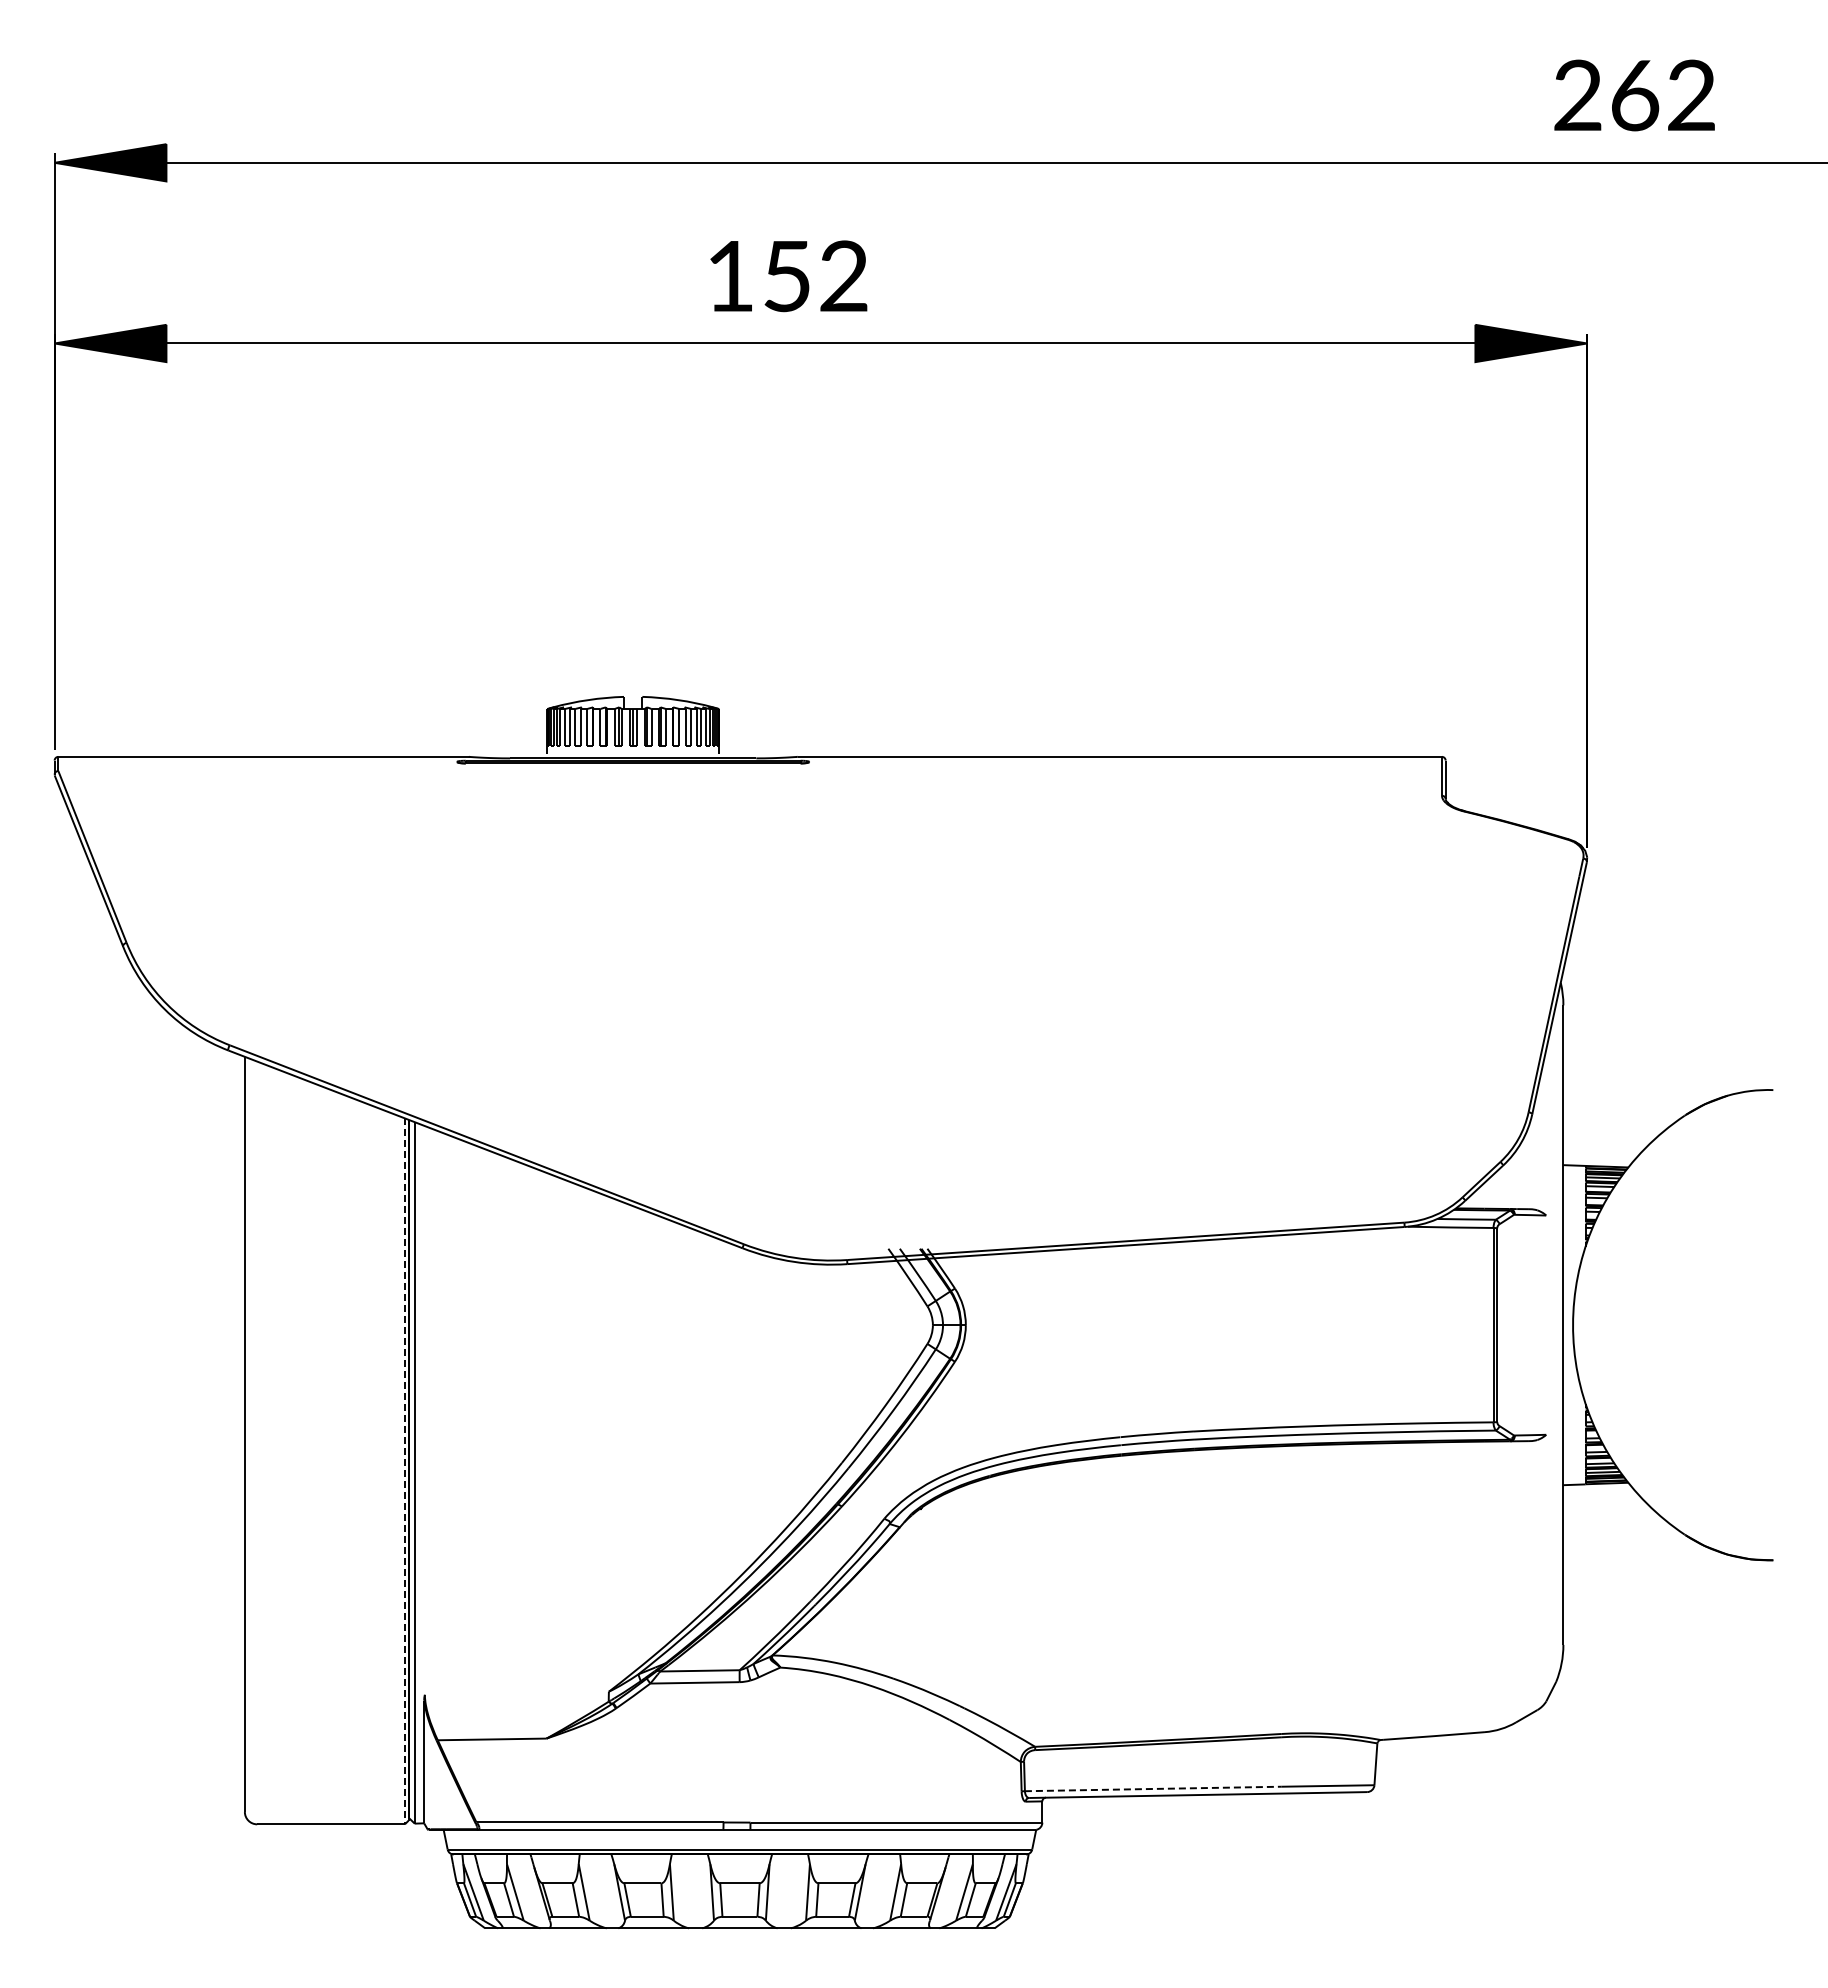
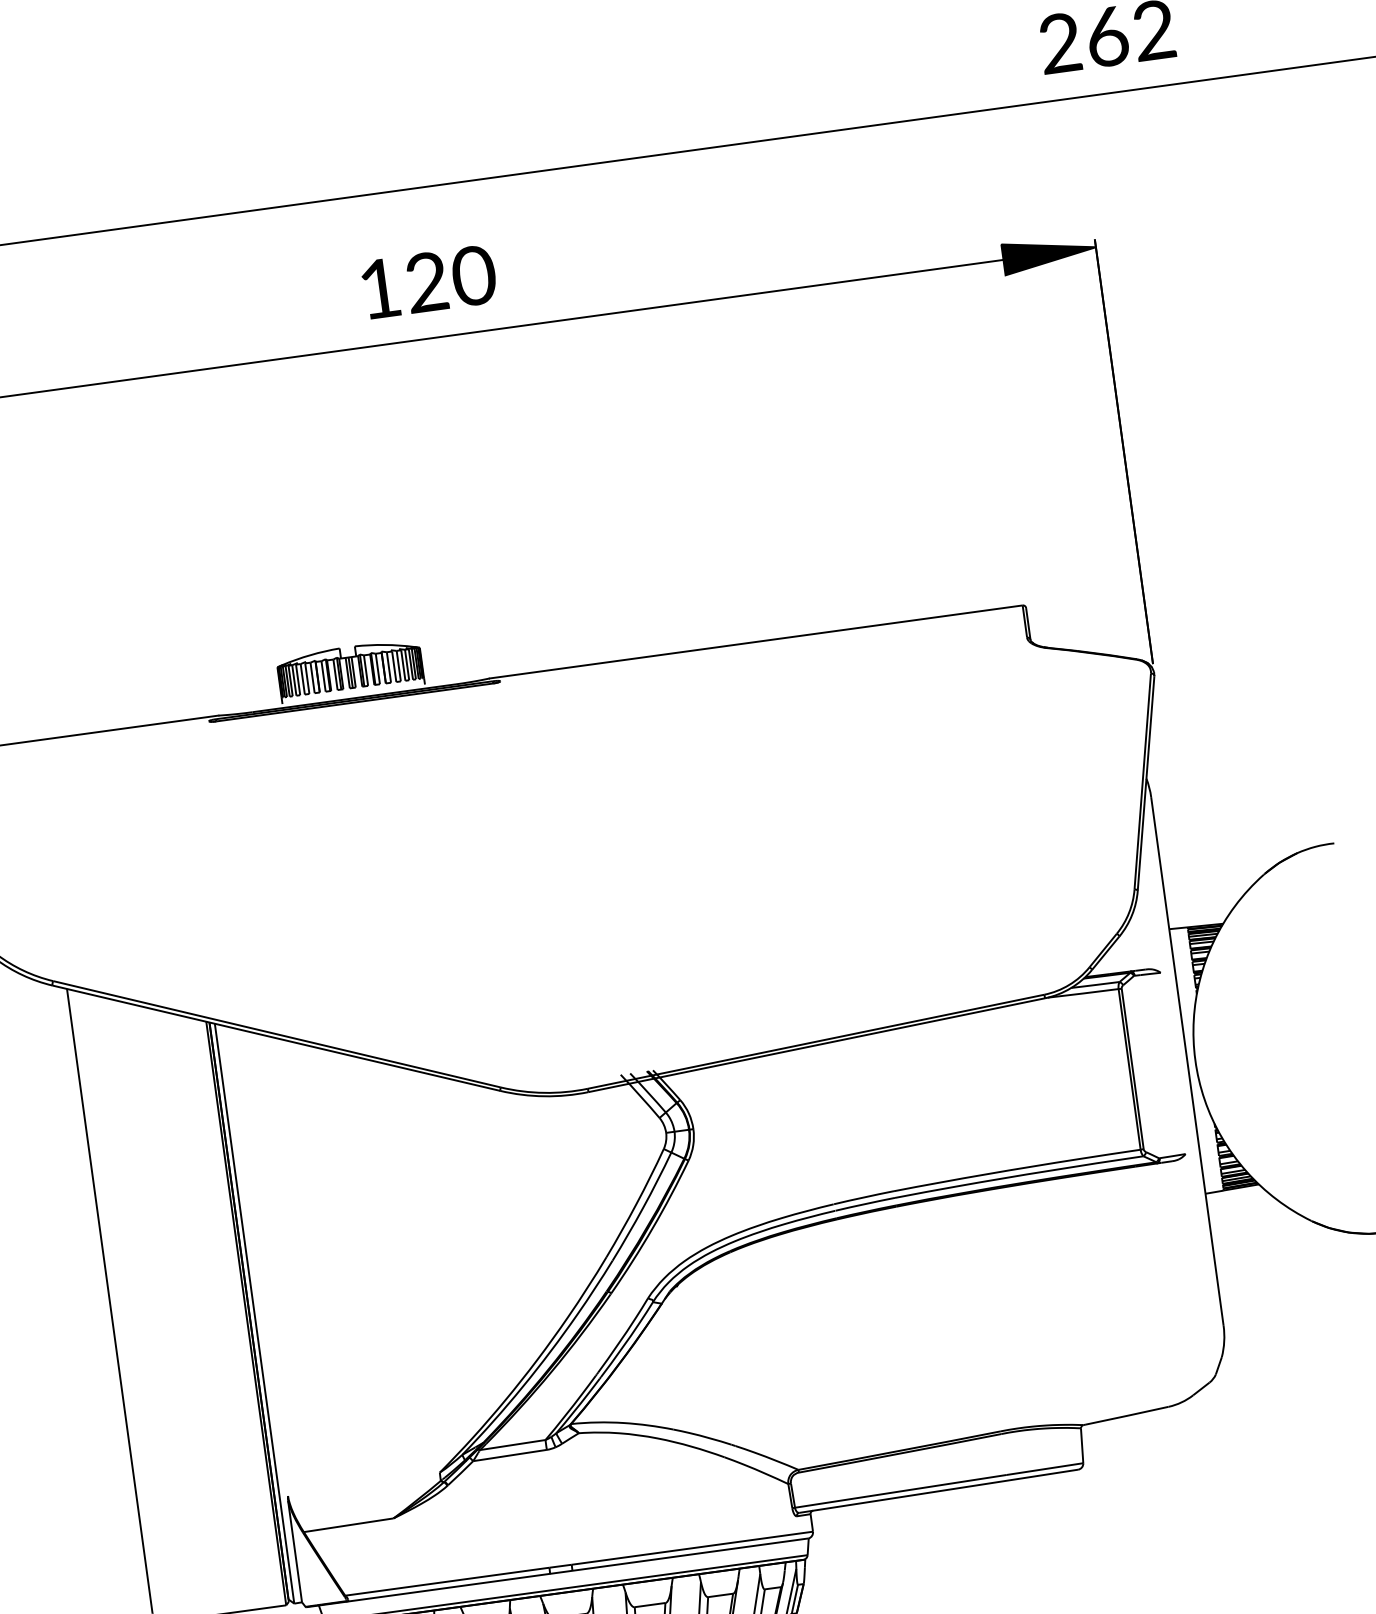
text: (816, 276) -> (451, 279), 152 -> 120
line: (404, 1471) -> (245, 1313), dashed -> solid
line: (1153, 1788) -> (901, 1490), dashed -> solid

